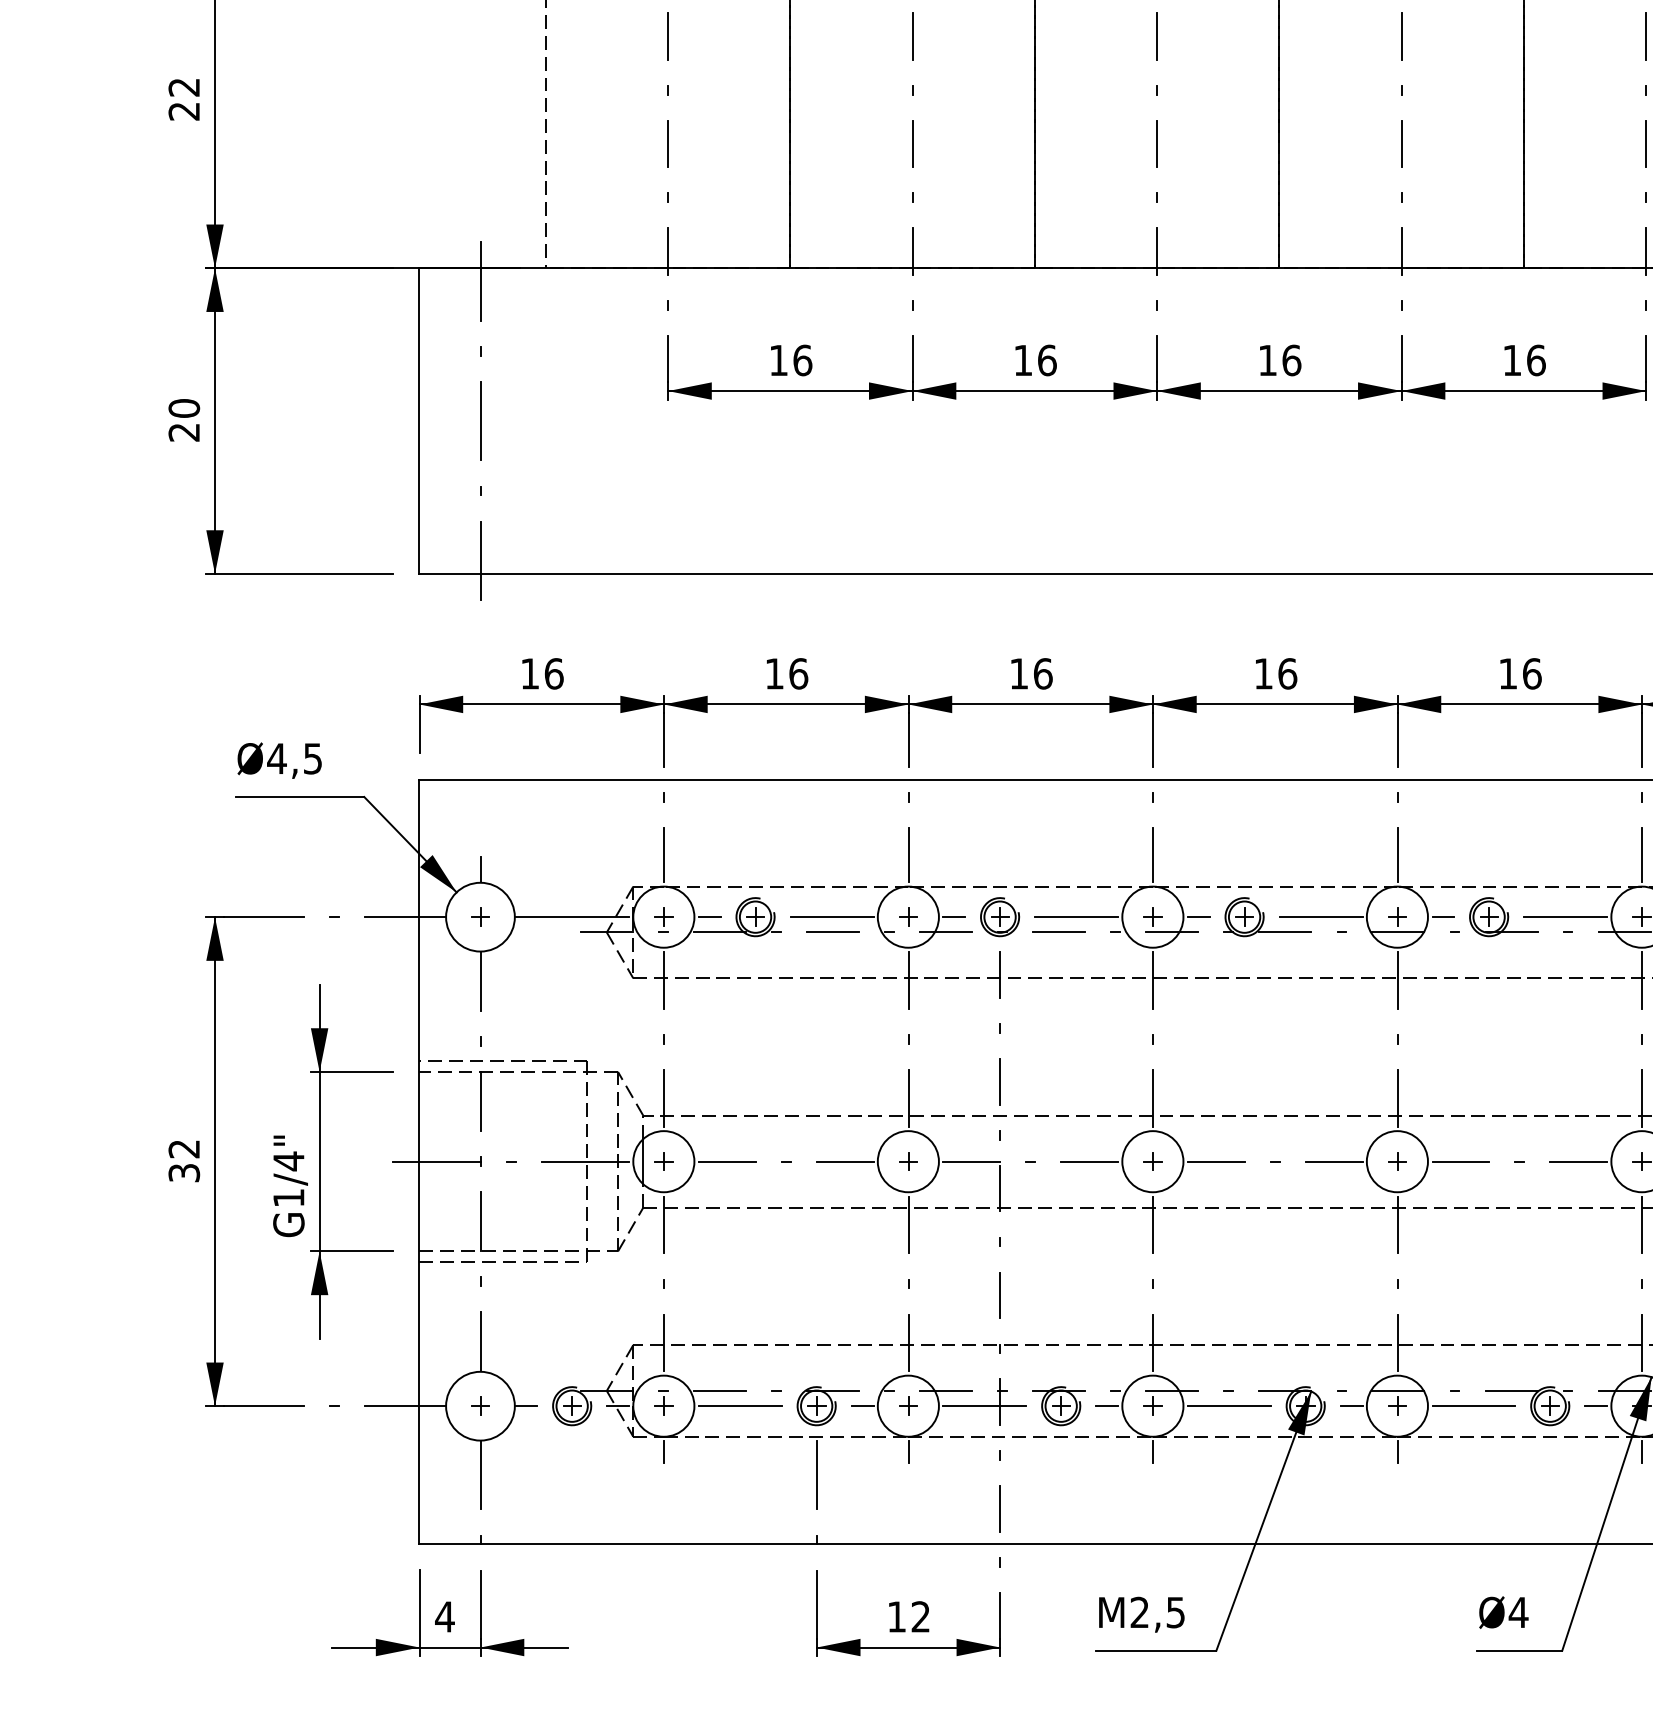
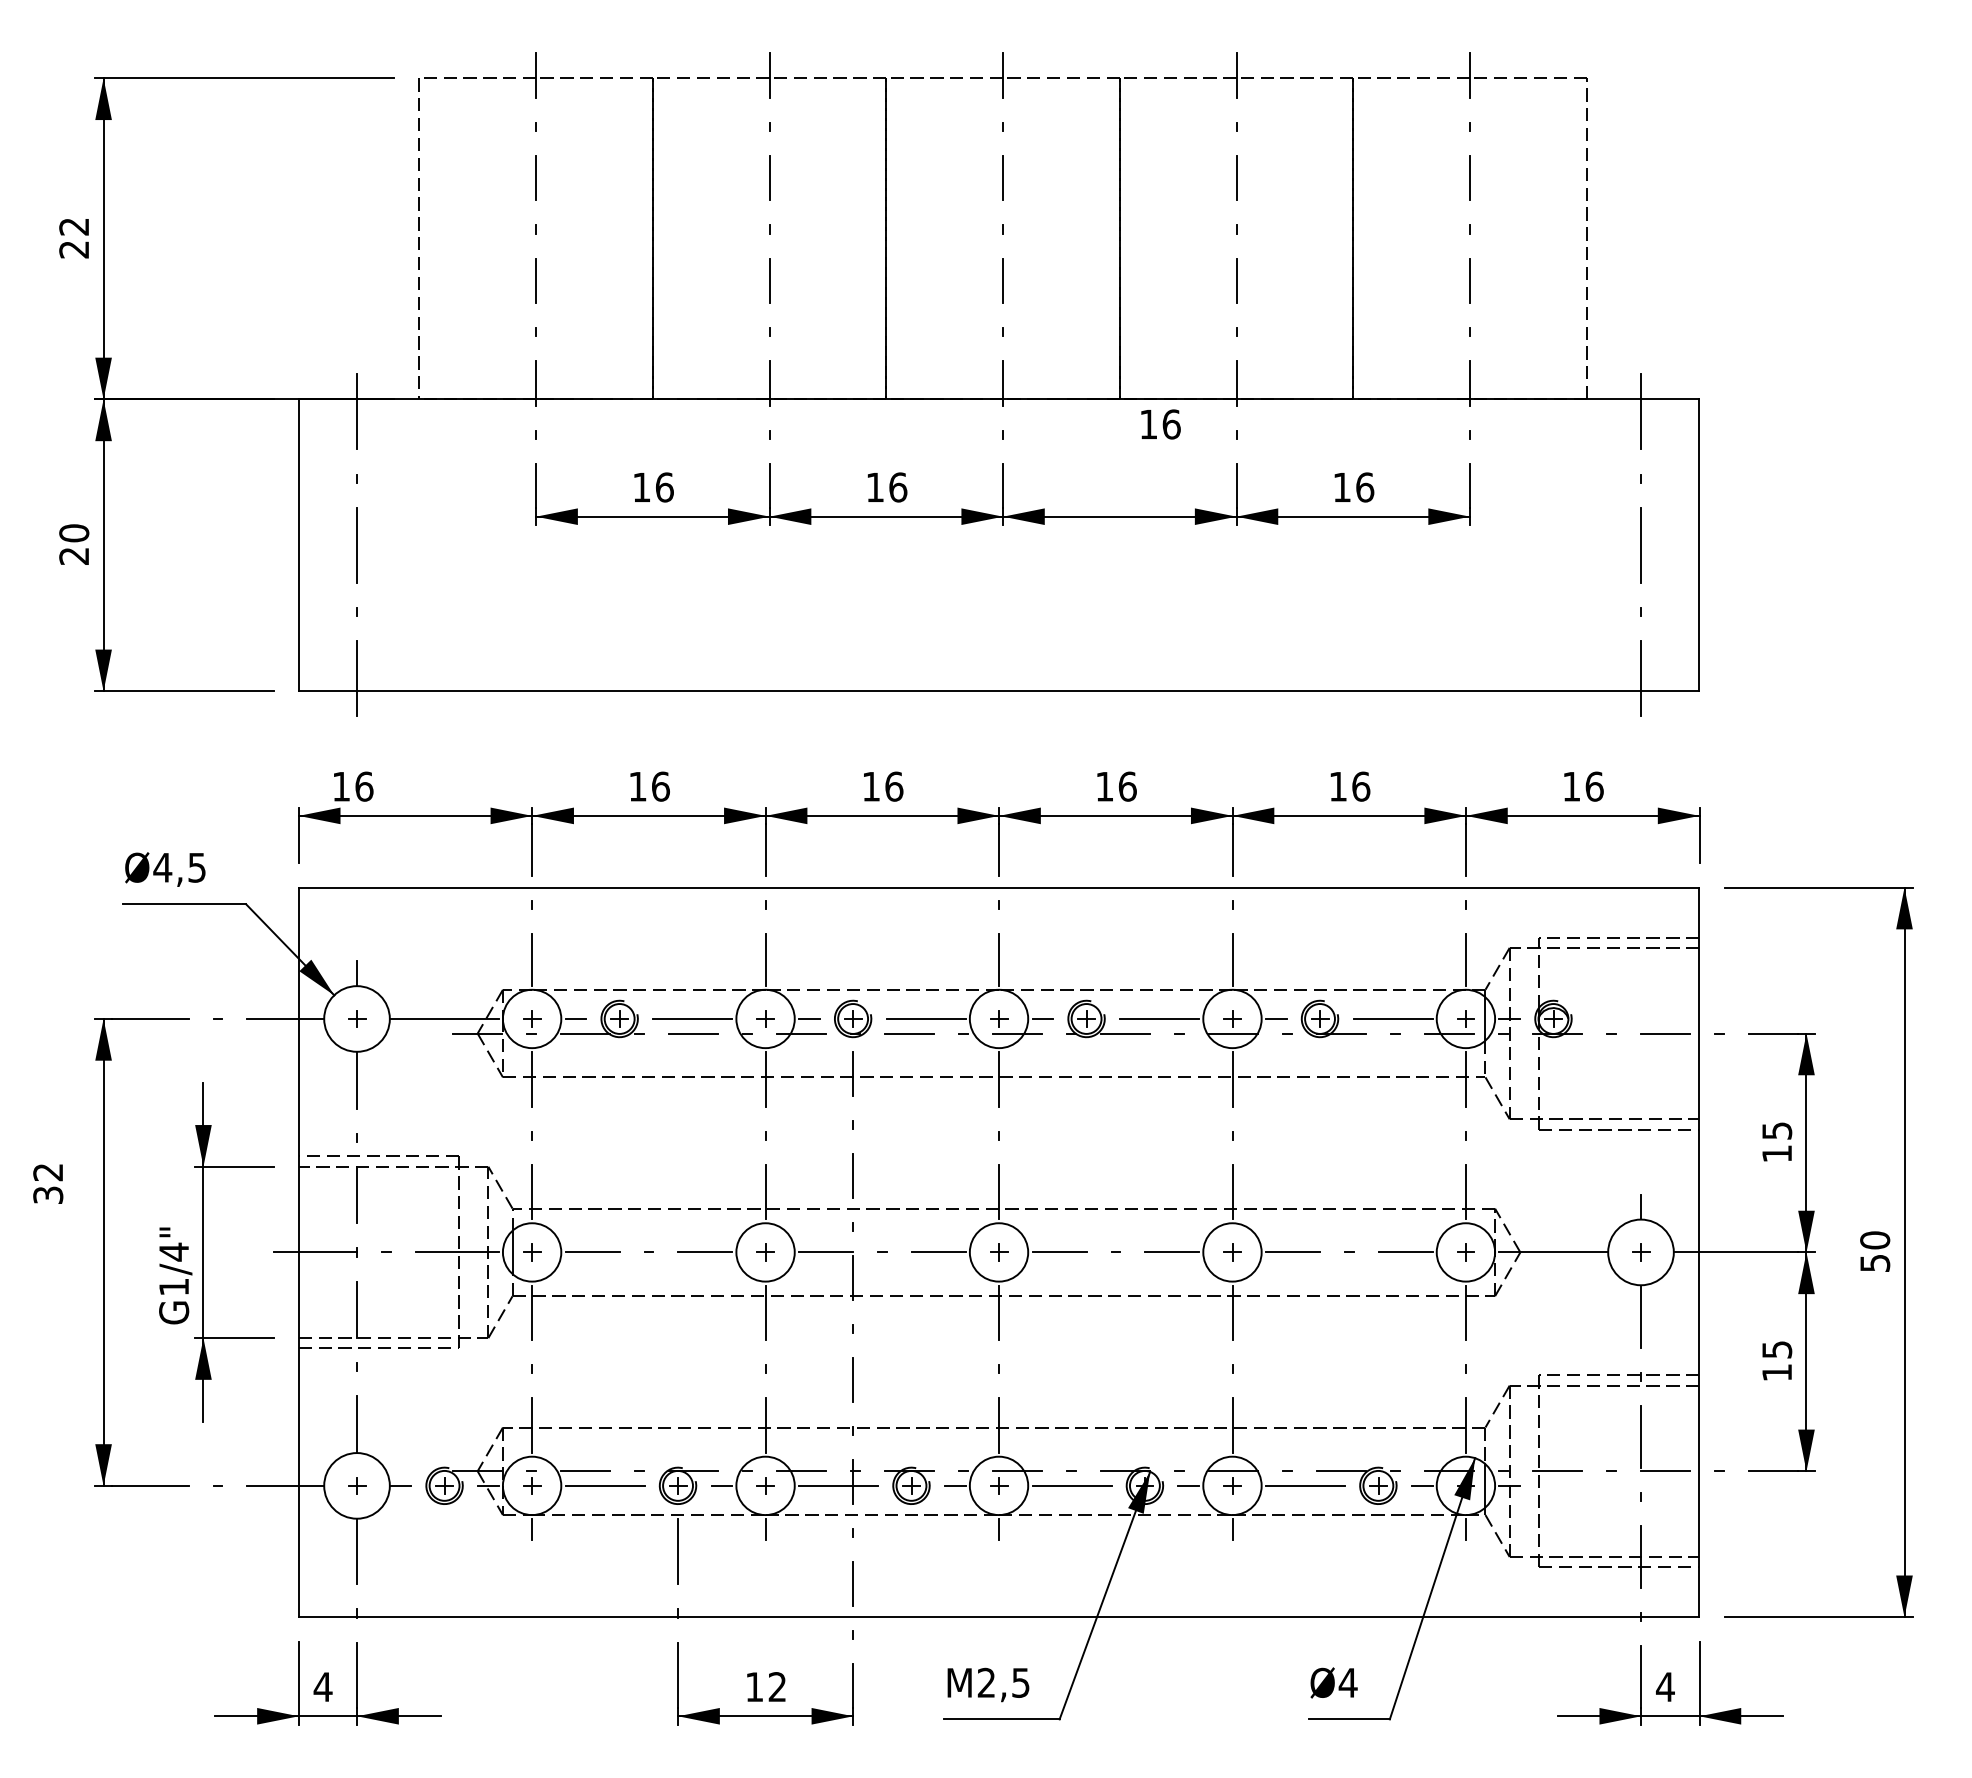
text: (1280, 360) -> (1160, 424), moved
text: (542, 673) -> (353, 786), moved
text: (184, 1160) -> (48, 1183), moved

